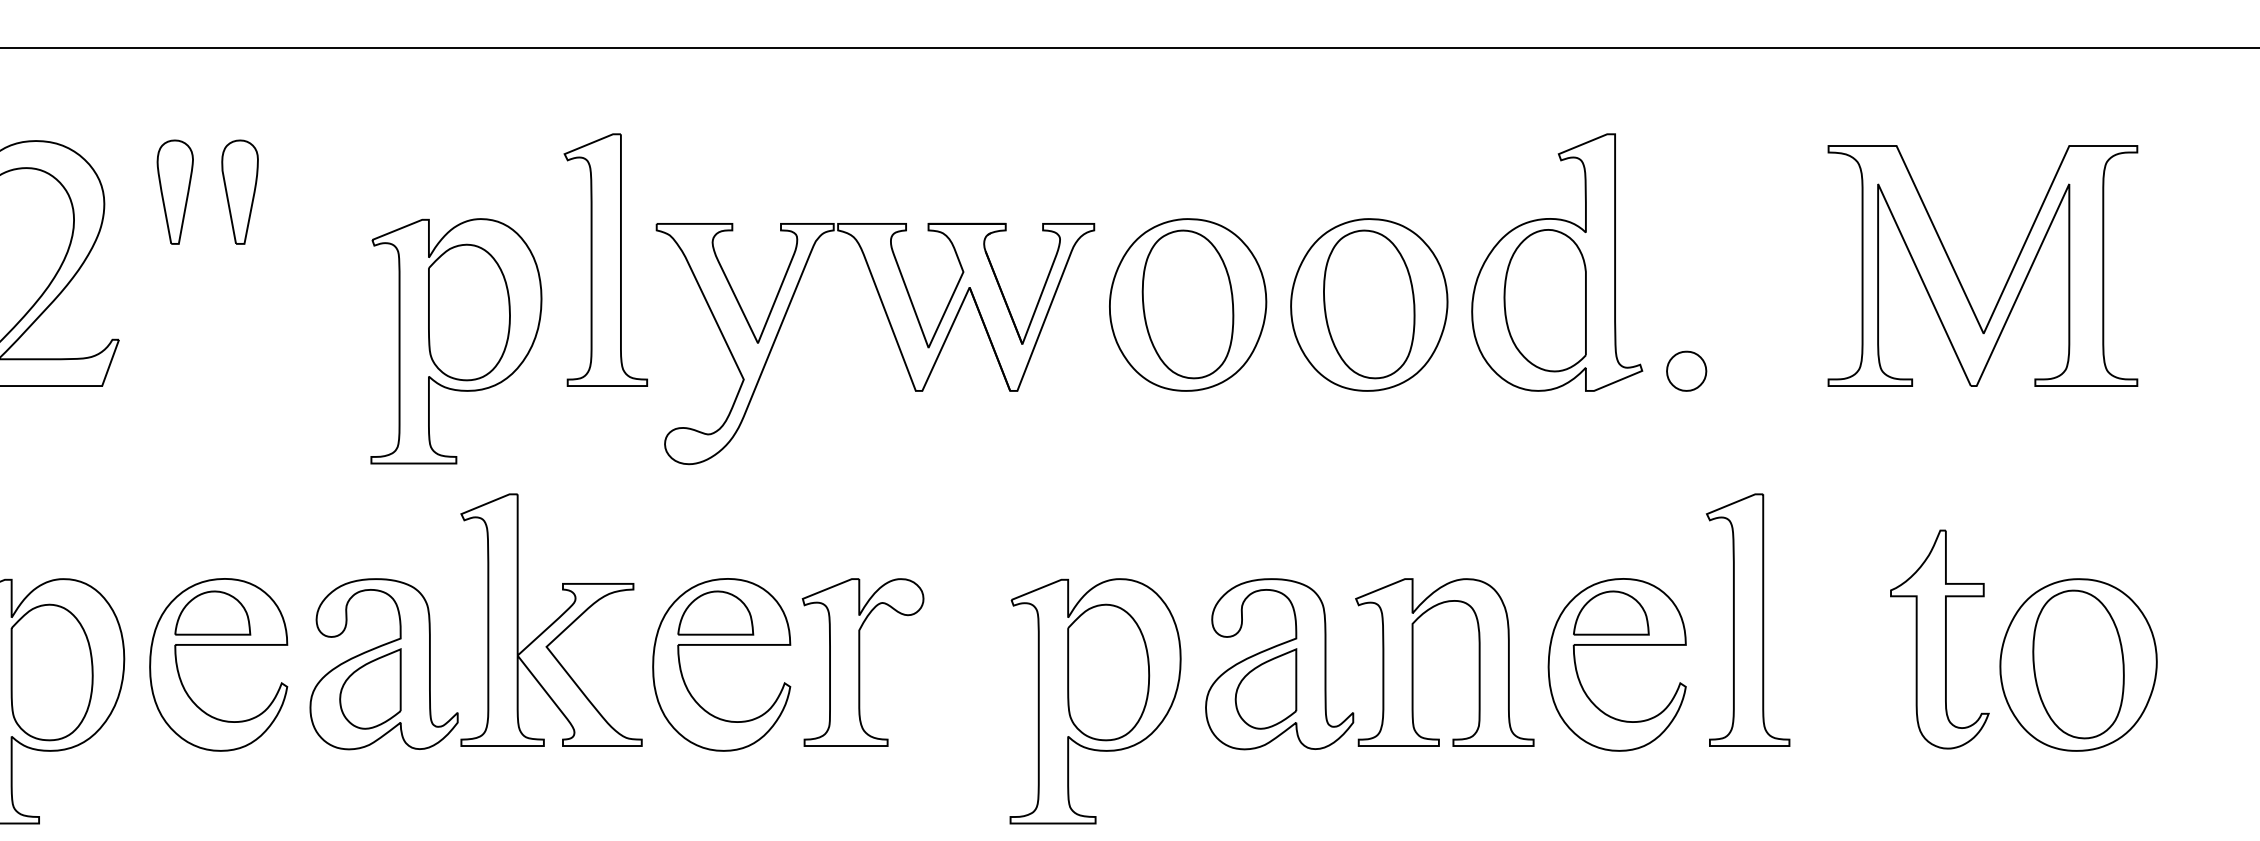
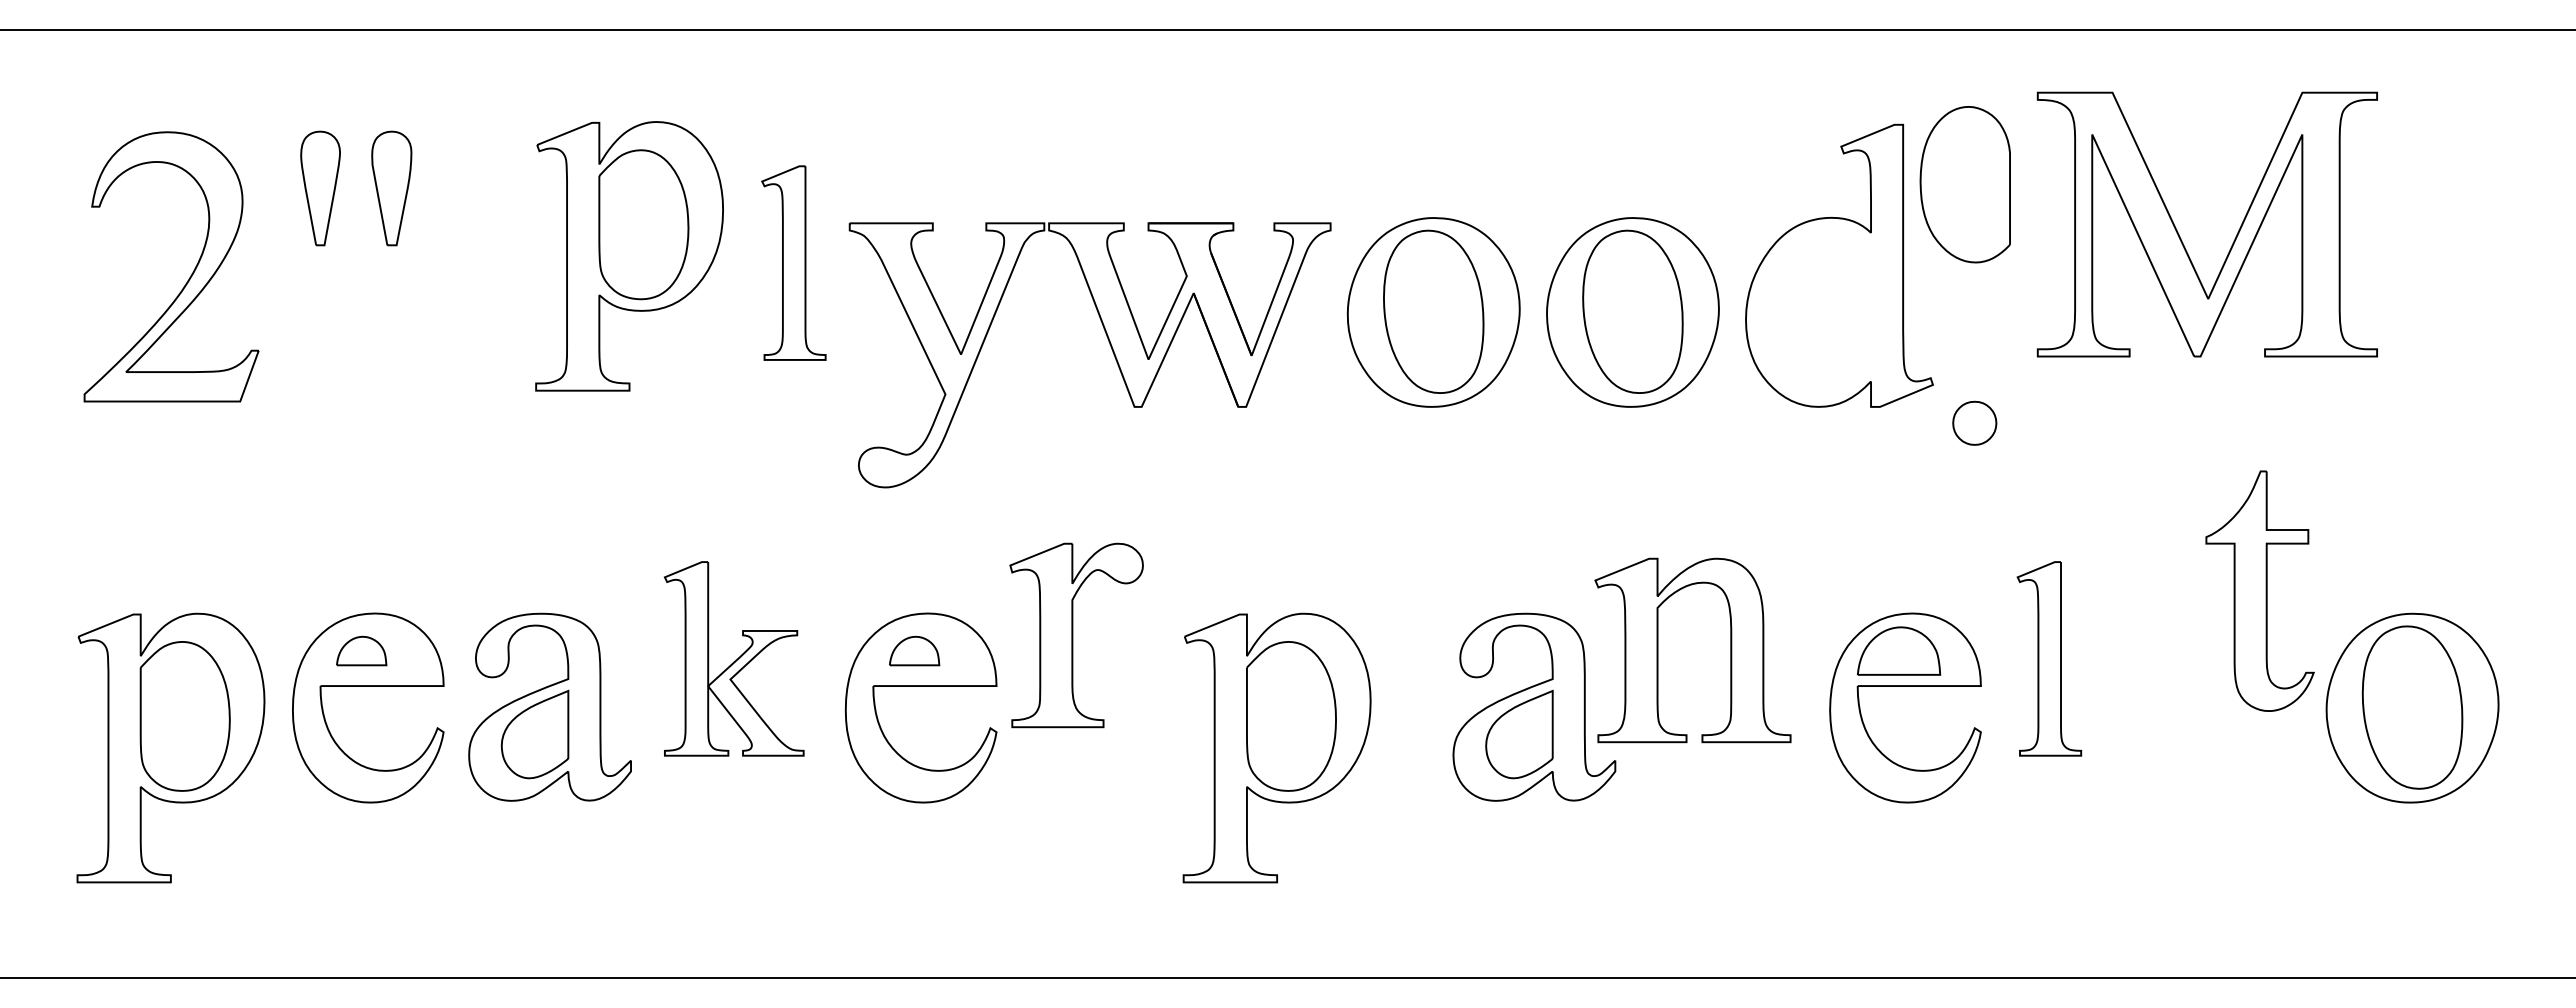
part: (605, 259) -> (793, 262), size x0.7
part: (1958, 276) -> (2180, 236), moved
part: (1544, 300) -> (1964, 184), moved
part: (456, 341) -> (629, 256), moved
part: (1686, 370) -> (1974, 422), moved
part: (212, 612) -> (361, 650), size x0.6
part: (715, 612) -> (914, 650), size x0.6
part: (551, 619) -> (734, 658), size x0.7
part: (1748, 619) -> (2049, 658), size x0.7
part: (1939, 638) -> (2259, 590), moved
part: (863, 662) -> (1076, 635), moved
part: (1413, 662) -> (1658, 650), moved
part: (1095, 700) -> (1276, 747), moved

